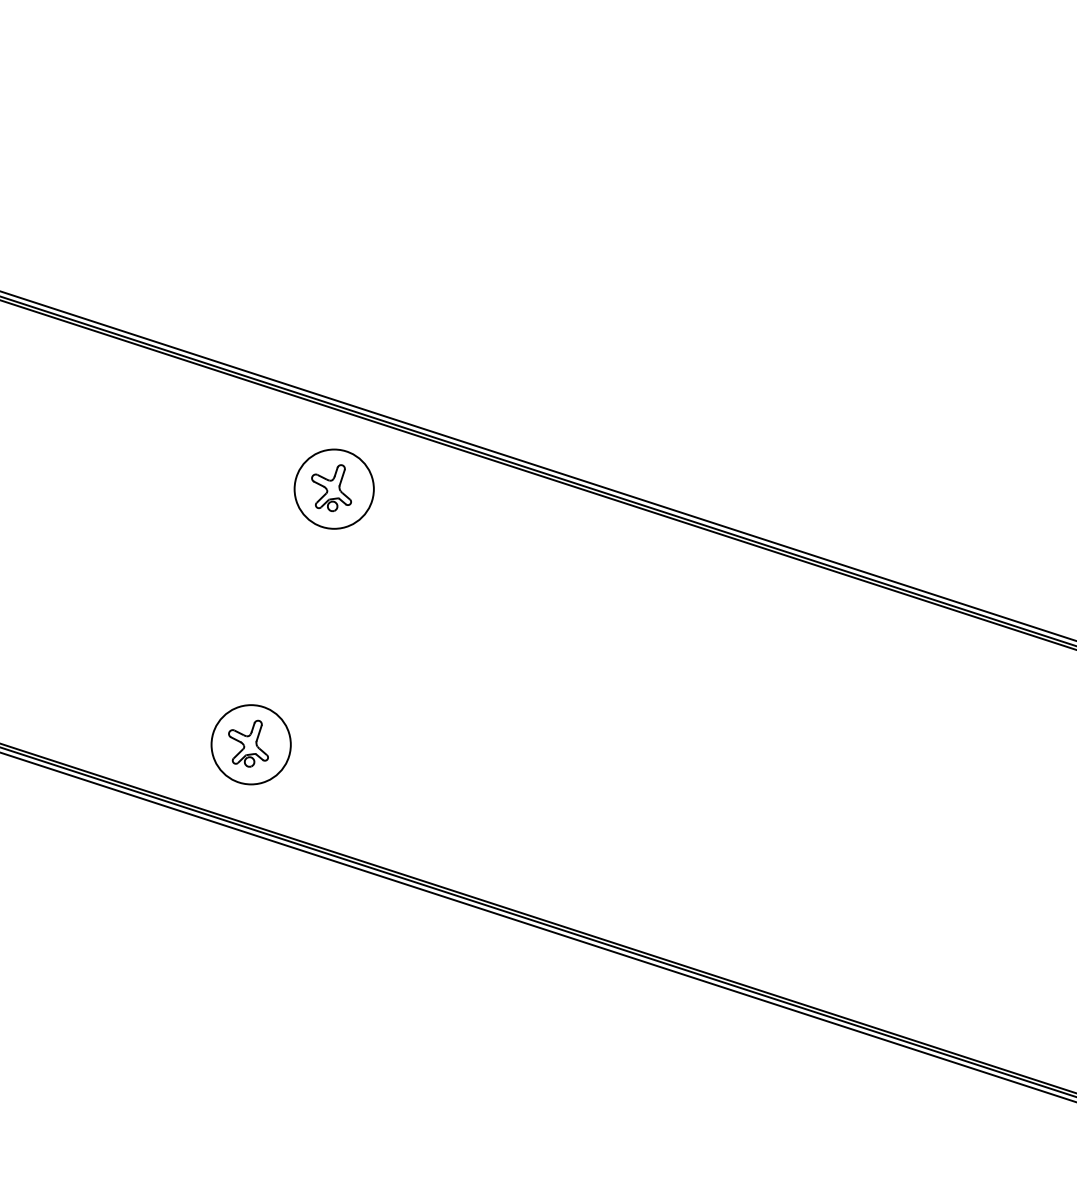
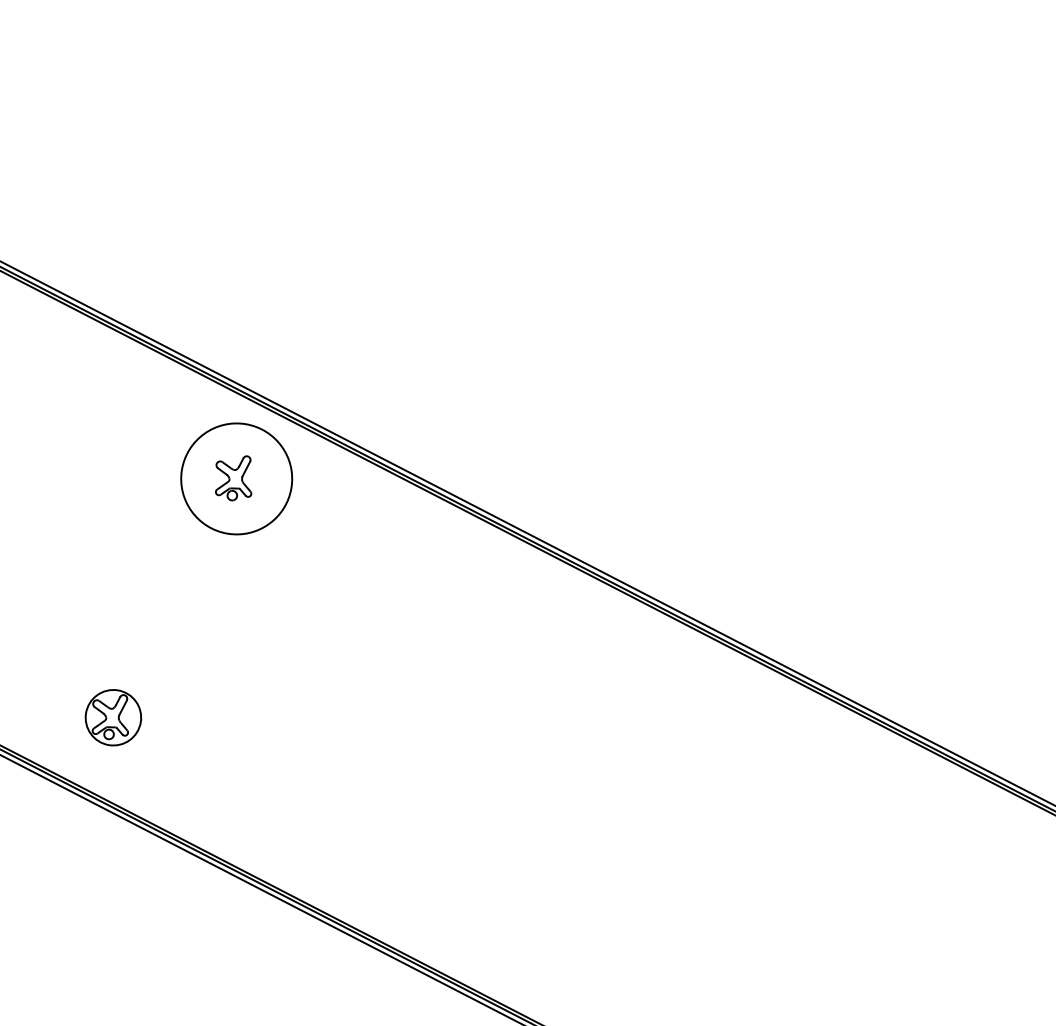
circle: (333, 488) -> (236, 478), size x1.4
circle: (250, 744) -> (112, 717), size x0.7

